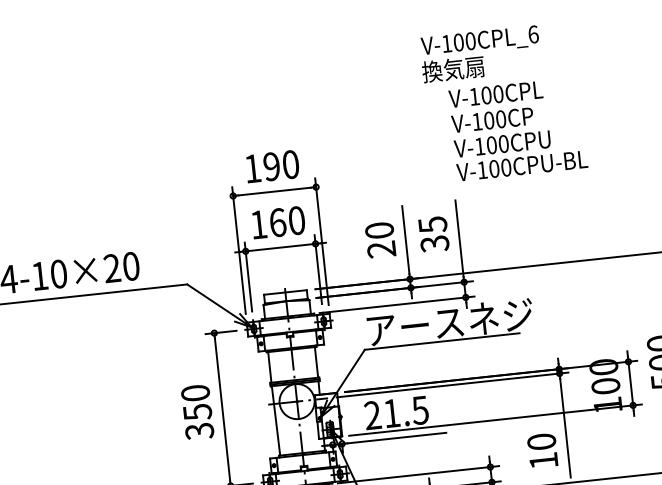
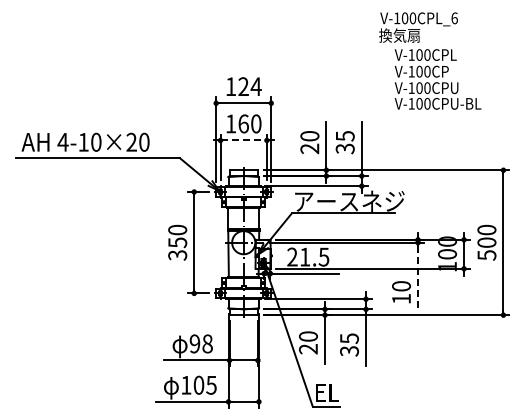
text: (503, 101) -> (430, 60), moved
text: (280, 165) -> (249, 86), 190 -> 124
line: (281, 247) -> (244, 140), solid -> dashed
line: (566, 427) -> (418, 278), solid -> dashed

